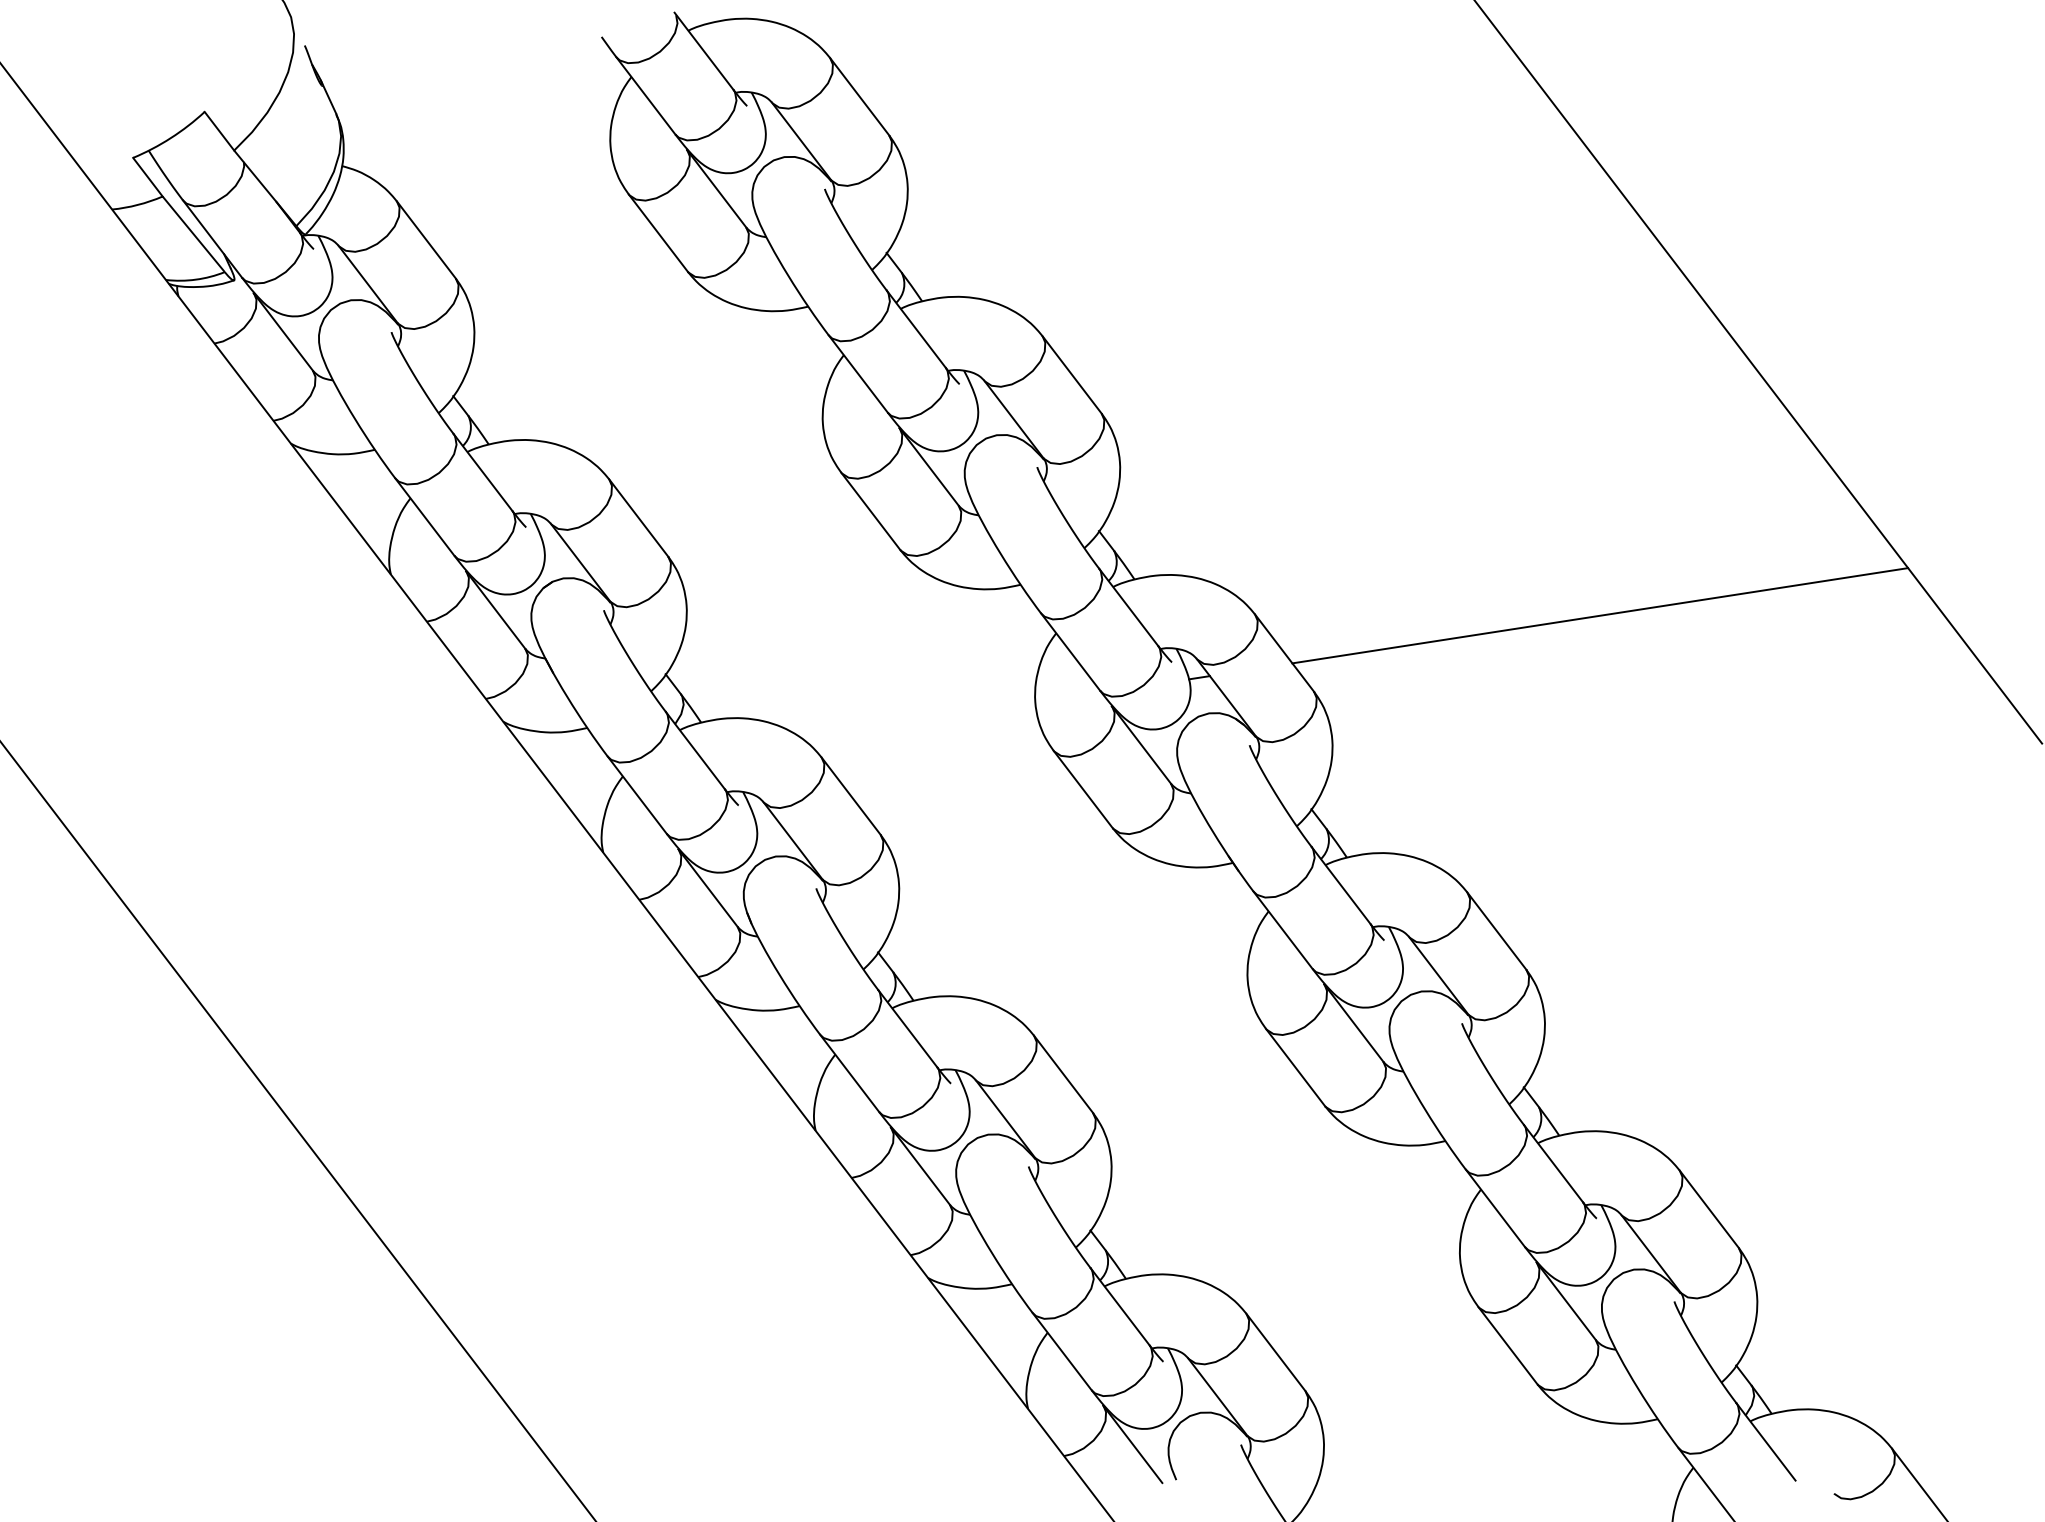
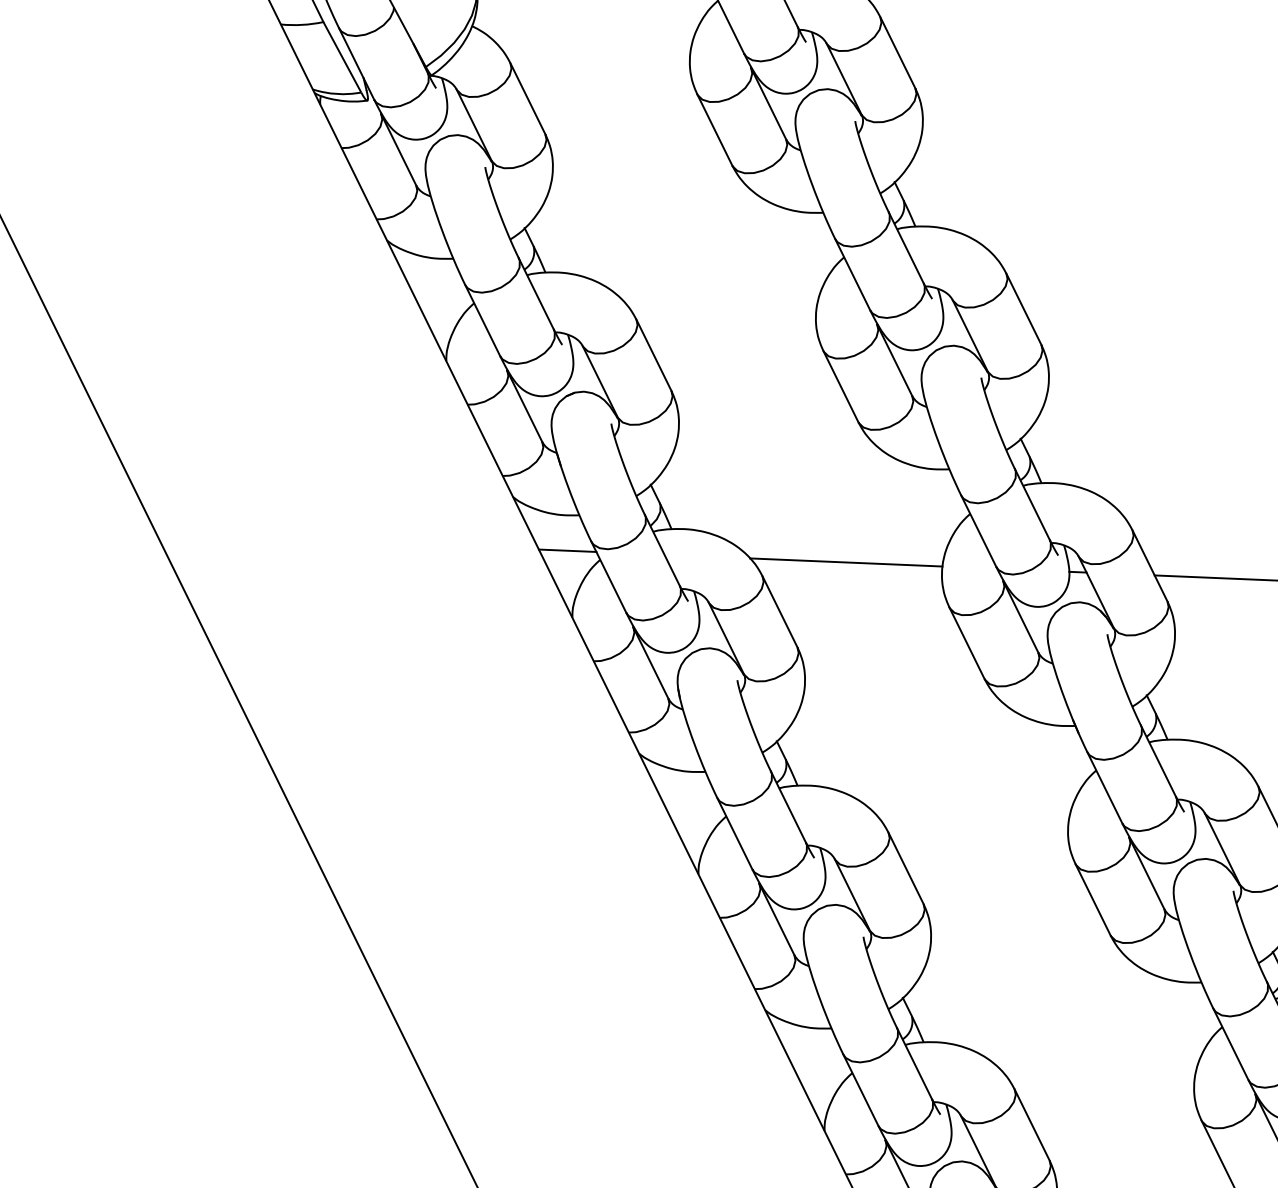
line: (918, 721) -> (845, 562), added
line: (581, 772) -> (567, 550), added

